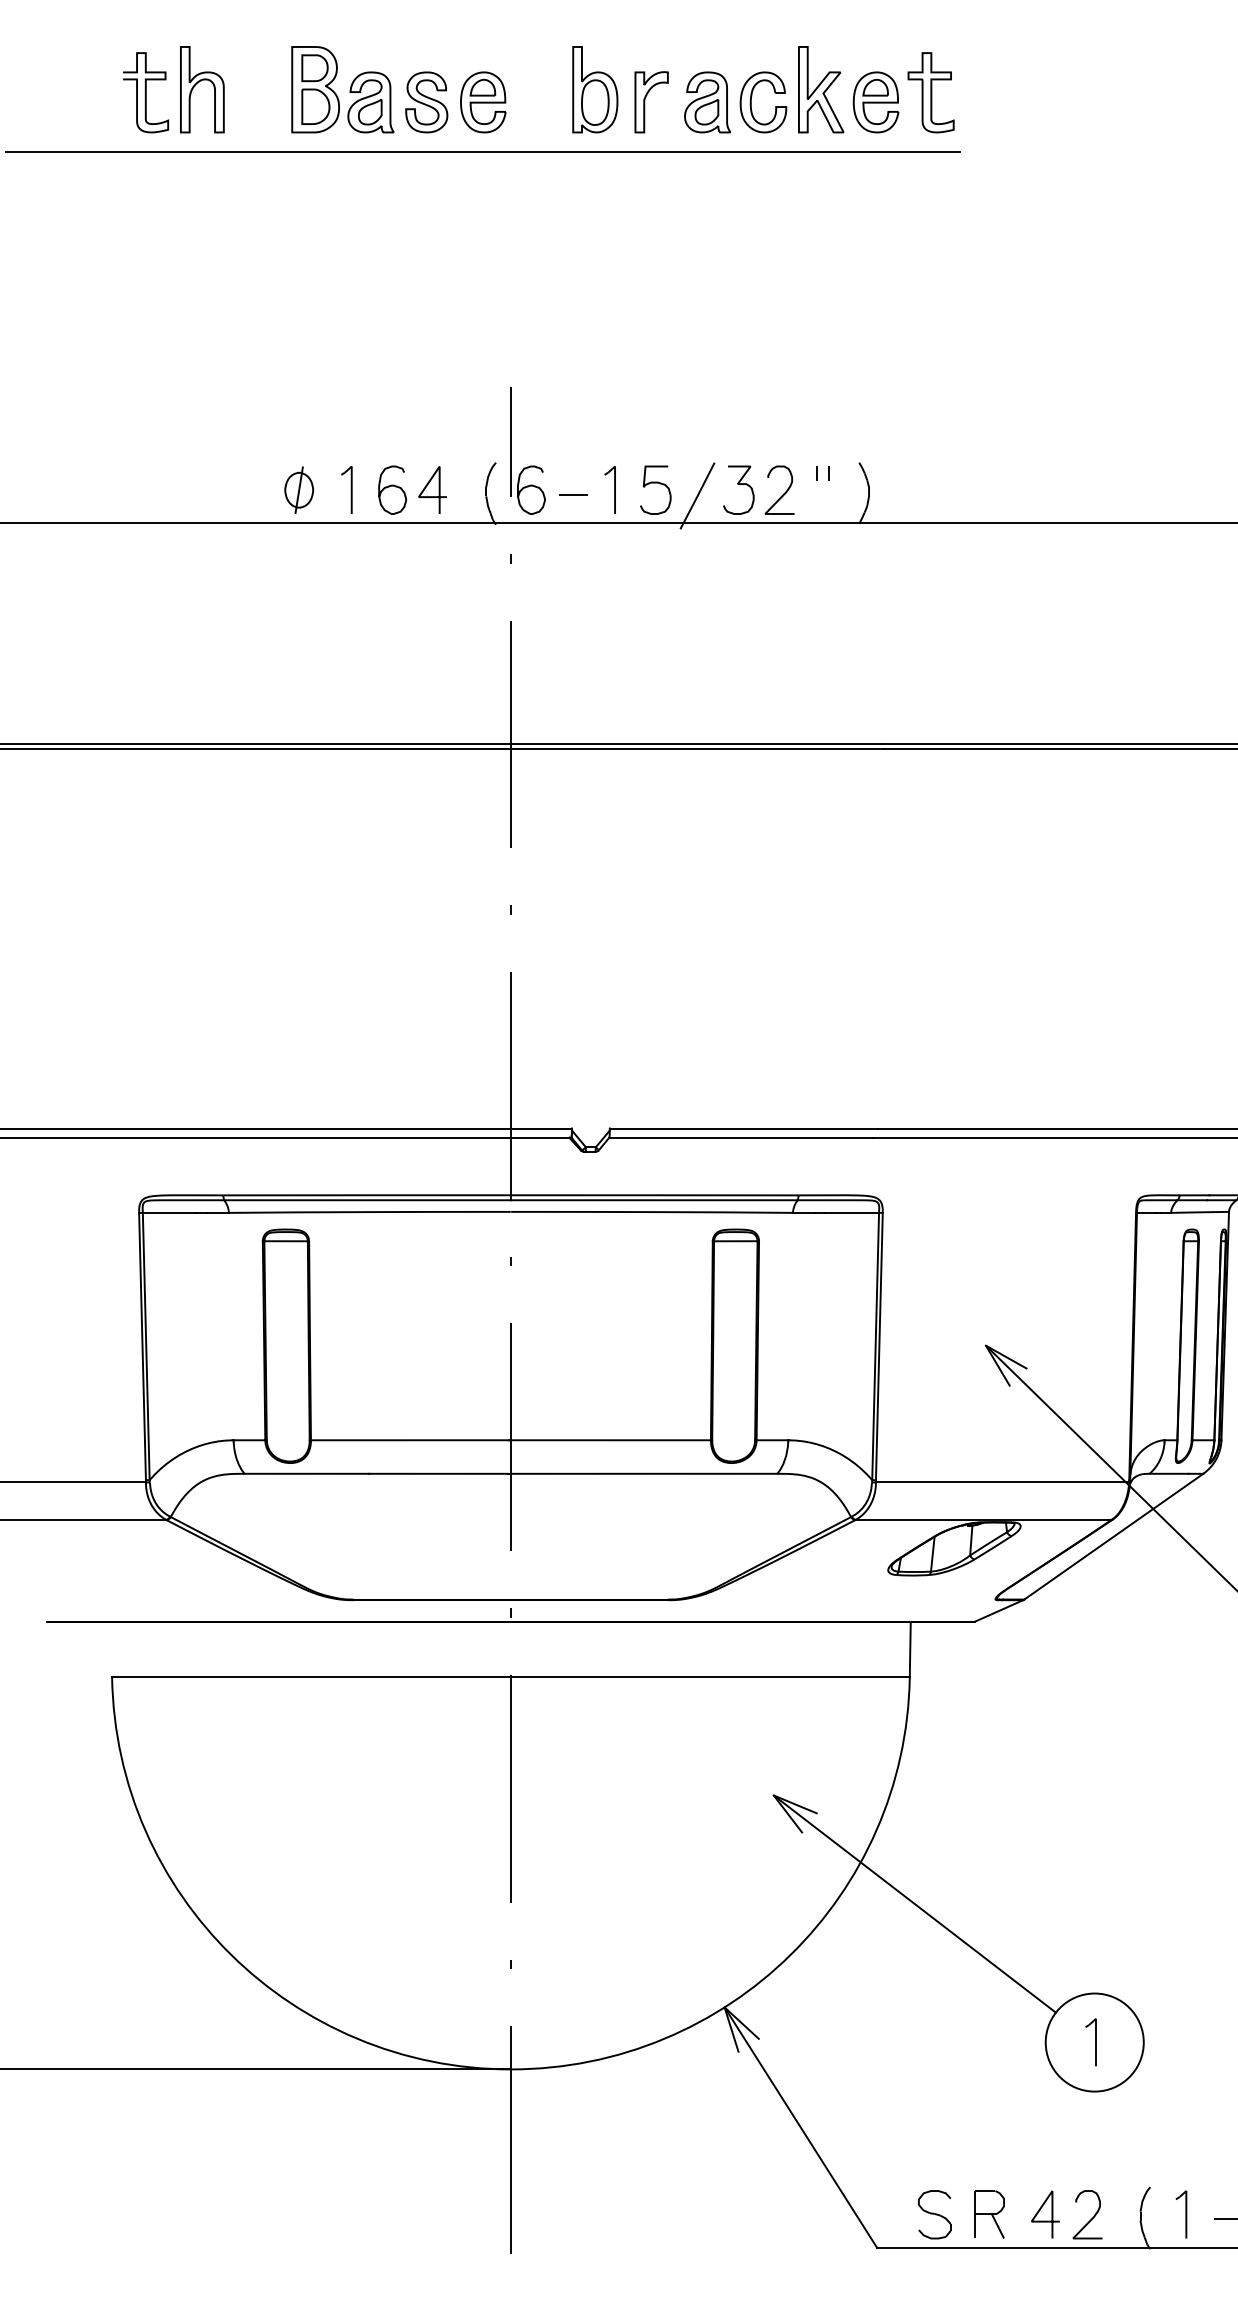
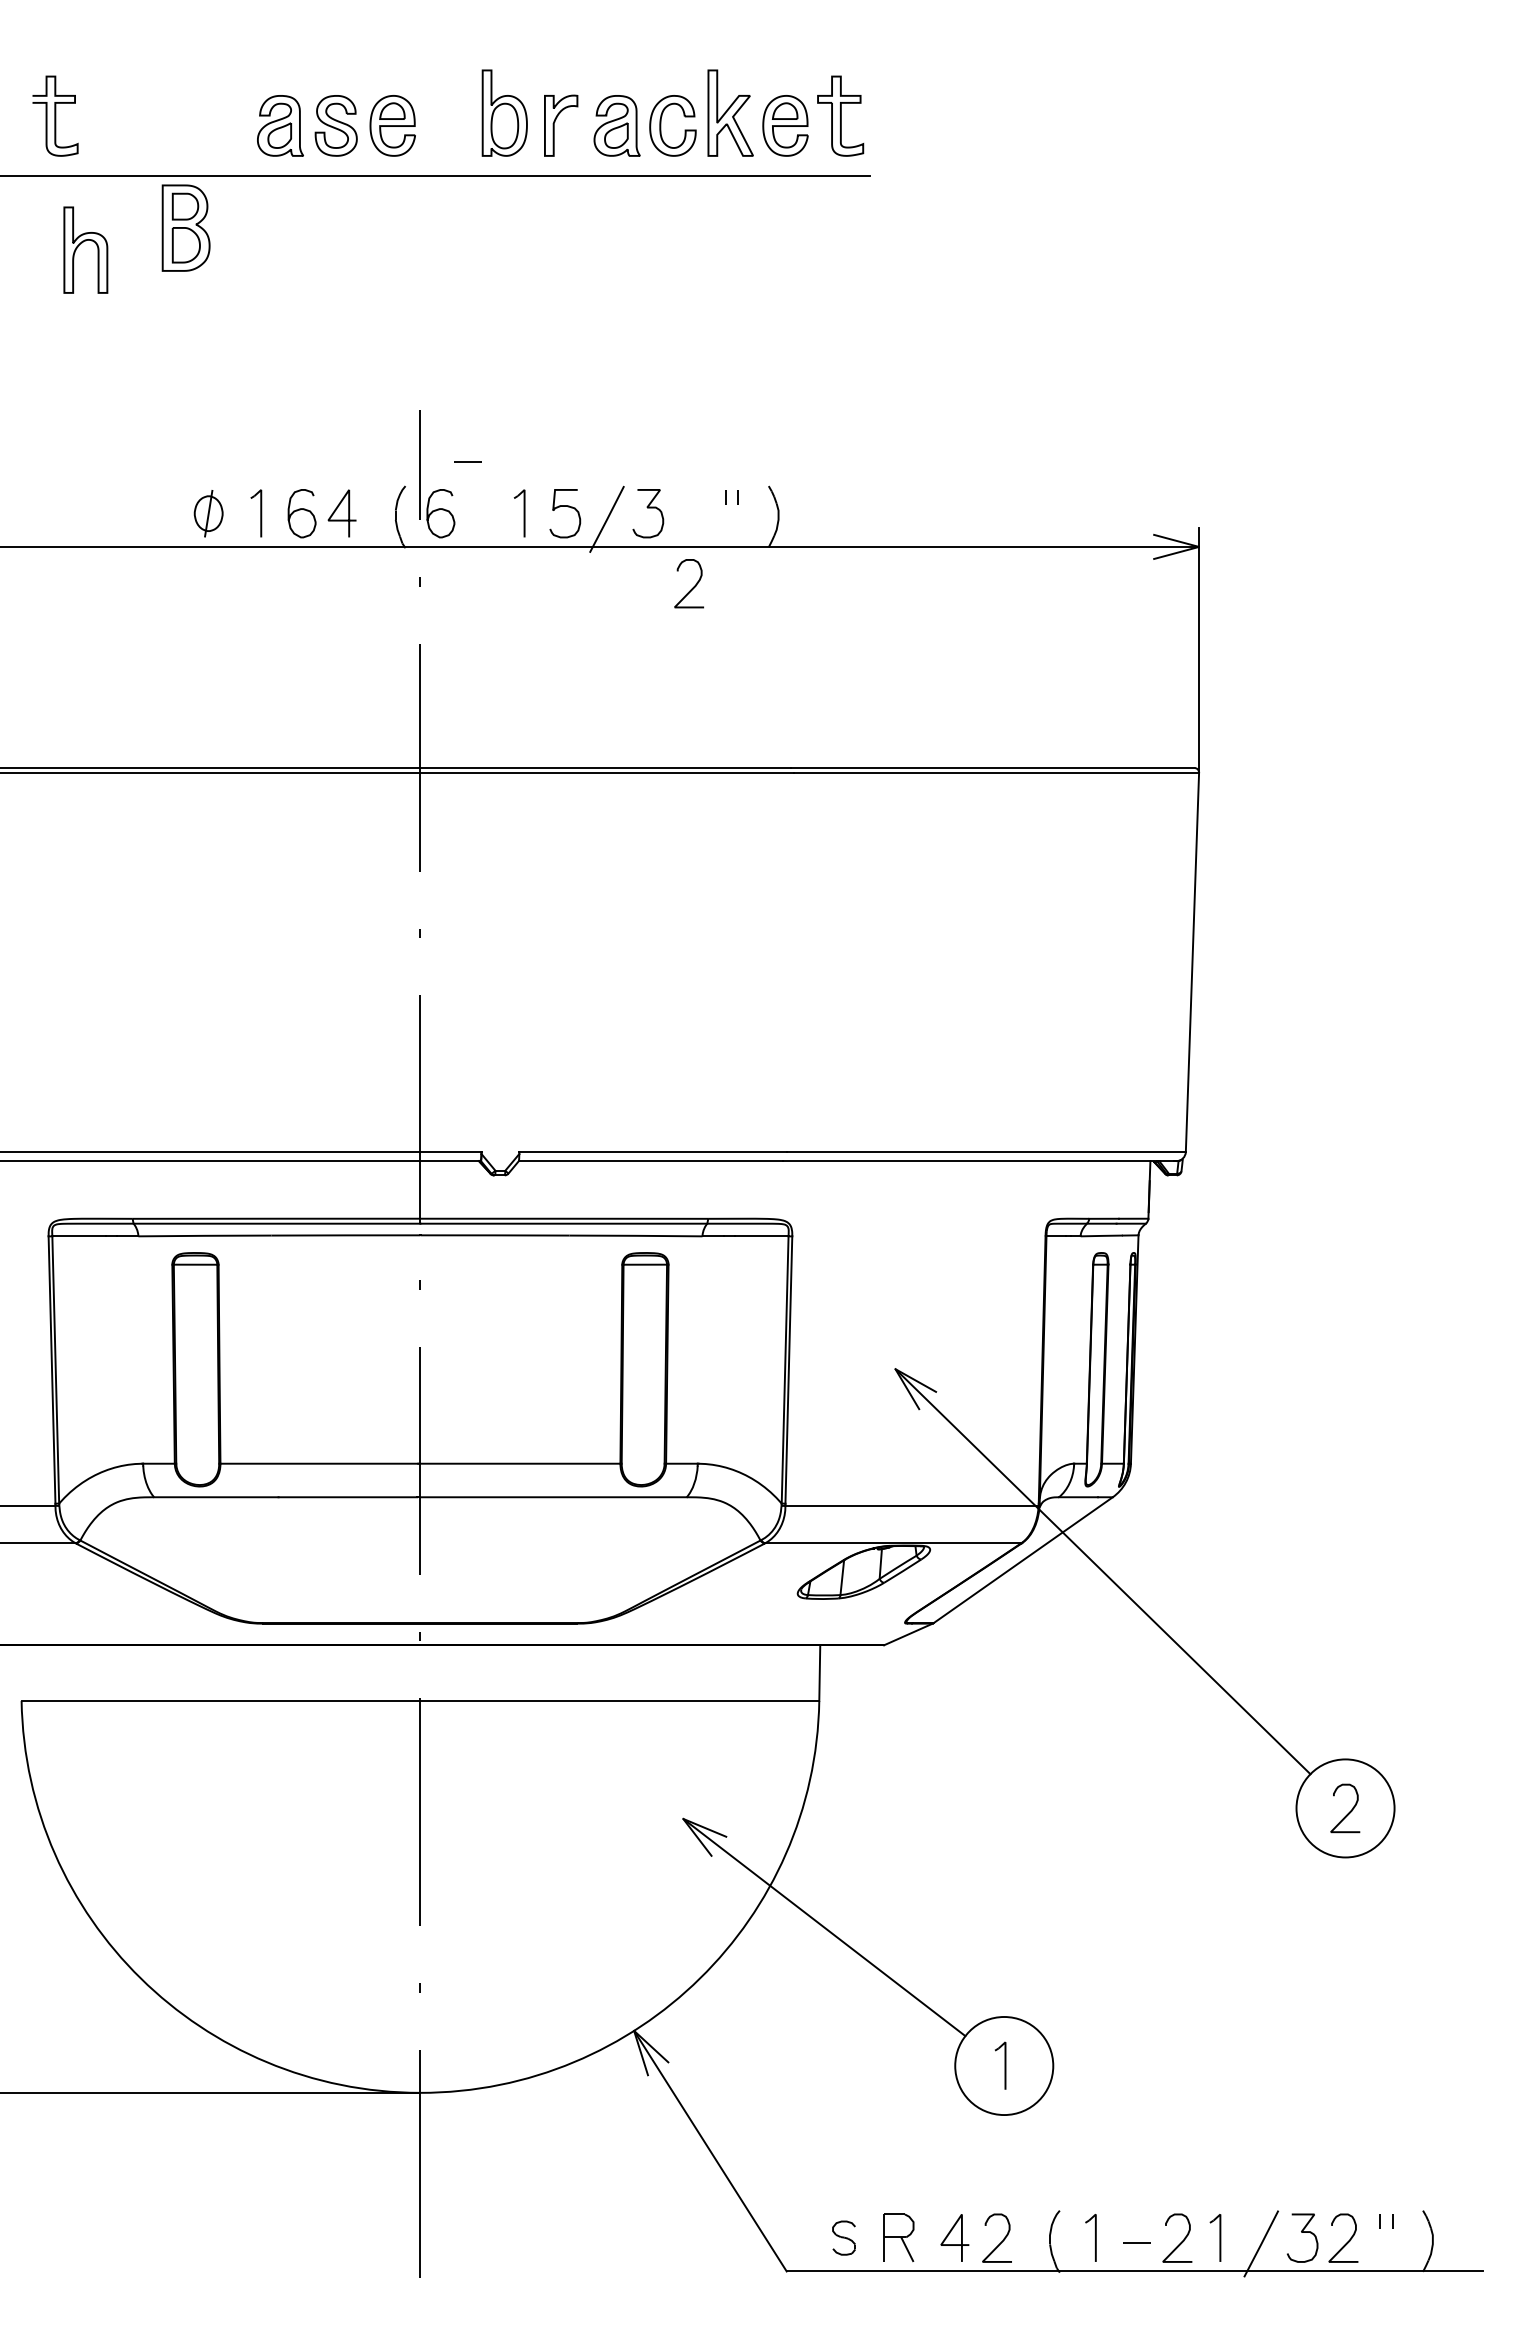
part: (199, 83) -> (82, 243), moved
part: (315, 89) -> (185, 227), moved
line: (573, 494) -> (467, 461), moved
curve: (783, 494) -> (692, 587), moved
part: (934, 2214) -> (843, 2237), size x0.7

